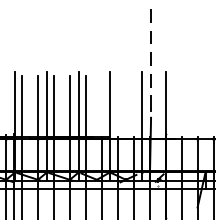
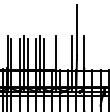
line: (150, 63) -> (76, 32), dashed -> solid

